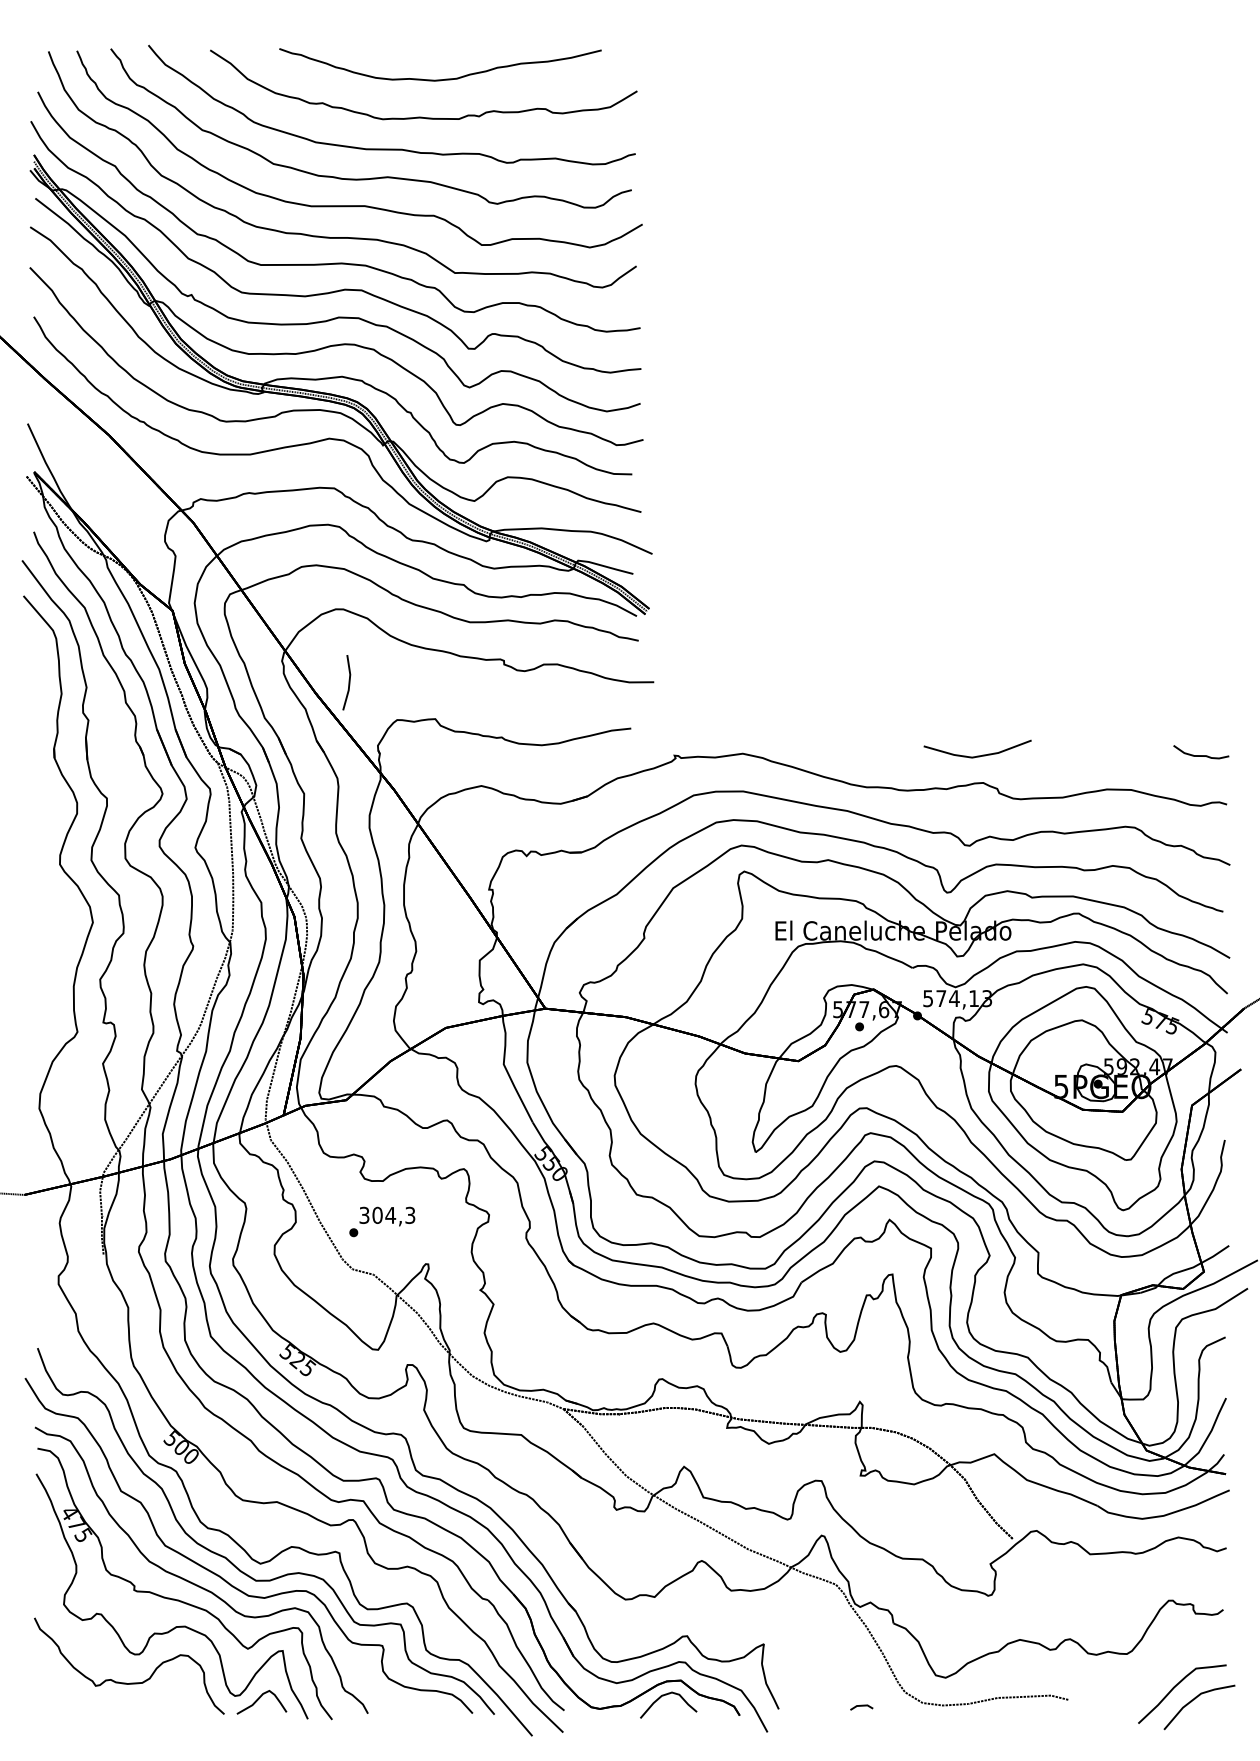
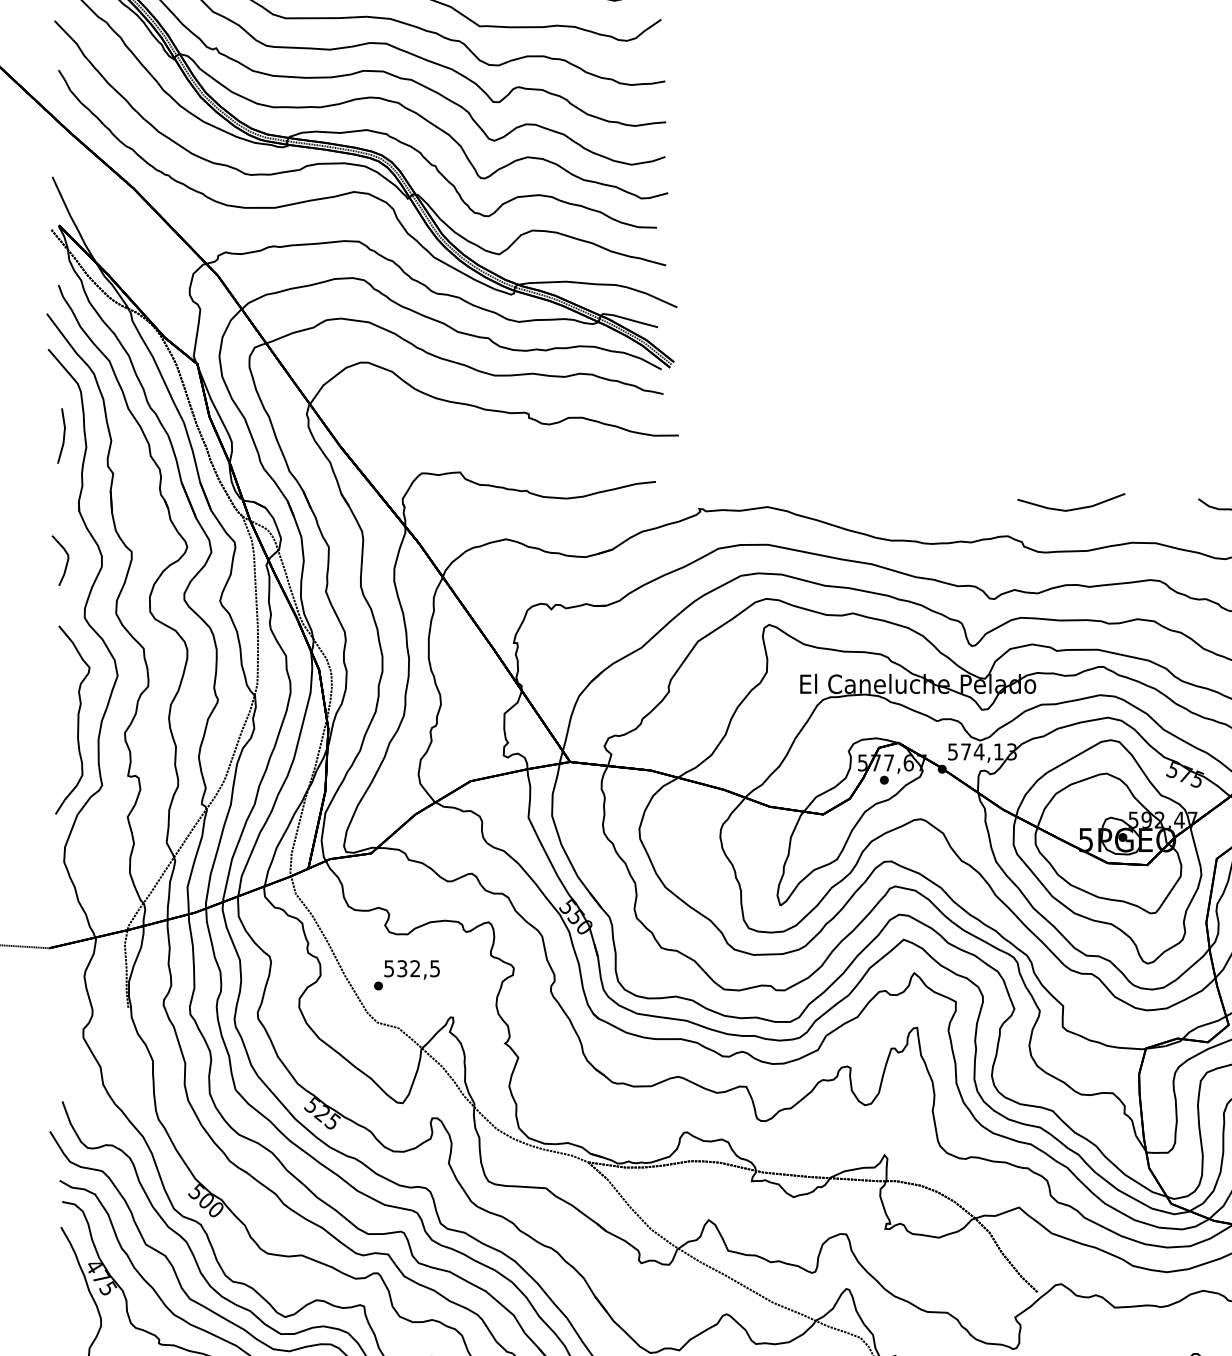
line: (348, 682) -> (63, 435), moved
line: (977, 755) -> (1071, 508), moved
curve: (41, 809) -> (66, 562), added
curve: (52, 966) -> (77, 719), added
text: (387, 1214) -> (412, 967), 304,3 -> 532,5

